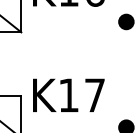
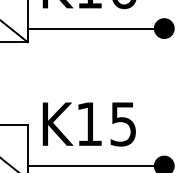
line: (69, 21) -> (90, 28), added
text: (94, 95) -> (122, 124), K17 -> K15
line: (69, 128) -> (90, 166), added

